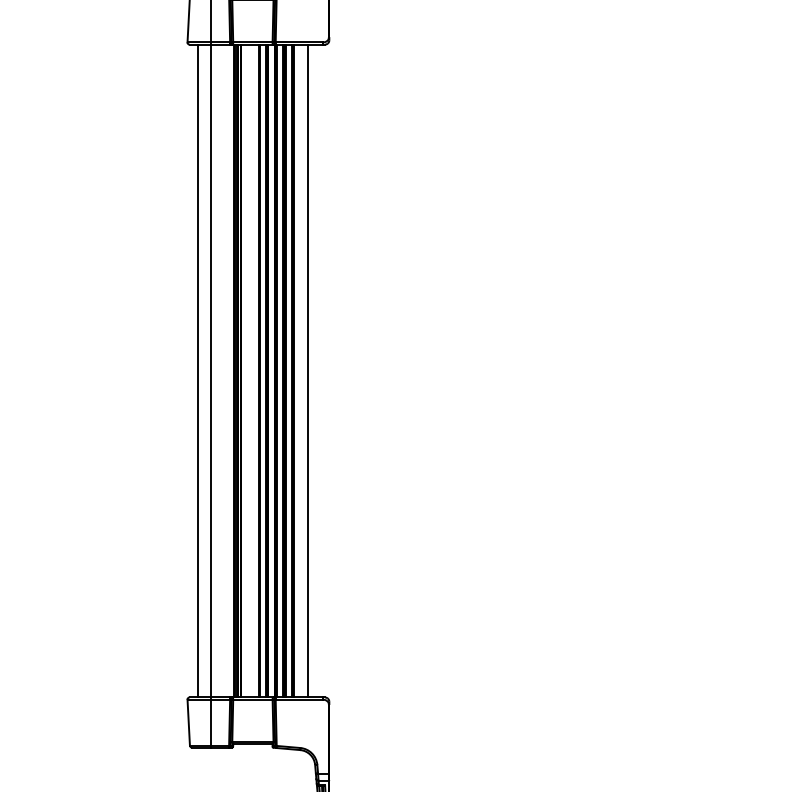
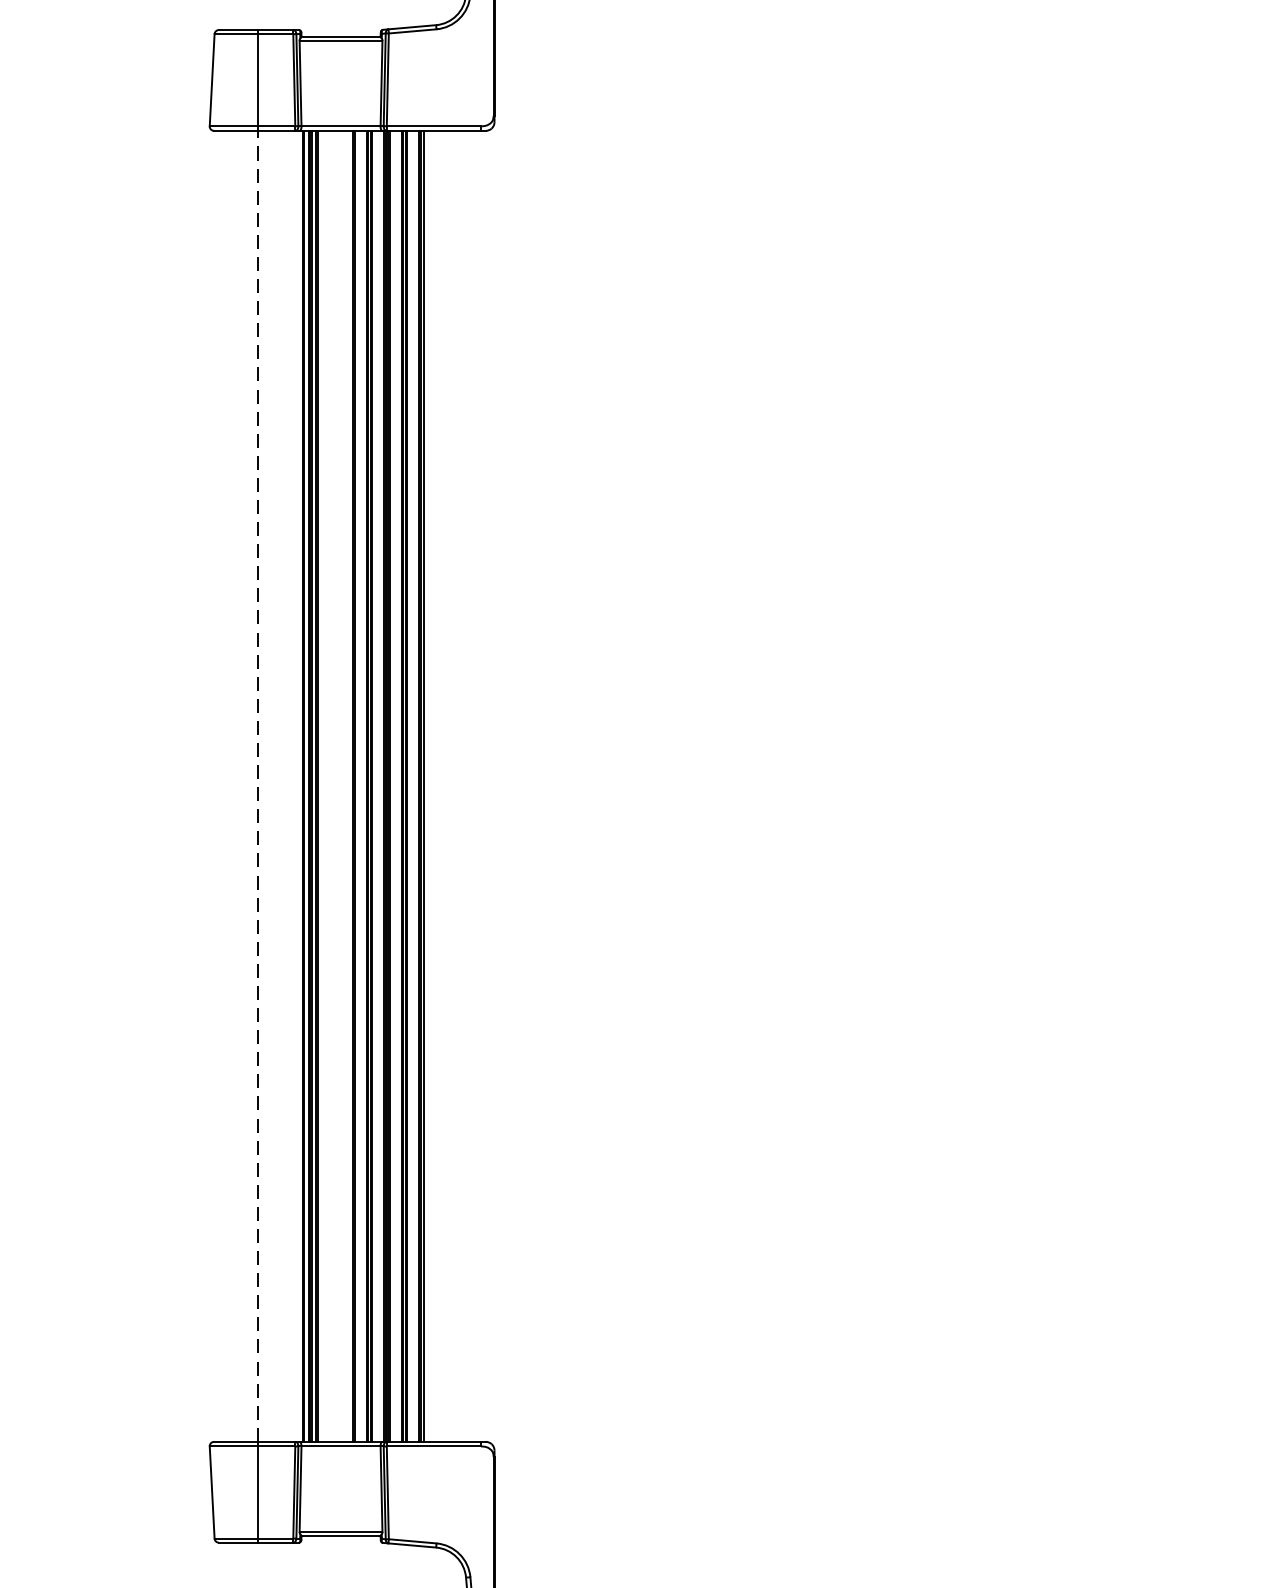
line: (198, 370) -> (231, 785), removed
line: (211, 370) -> (257, 785), solid -> dashed
line: (307, 370) -> (450, 785), removed

